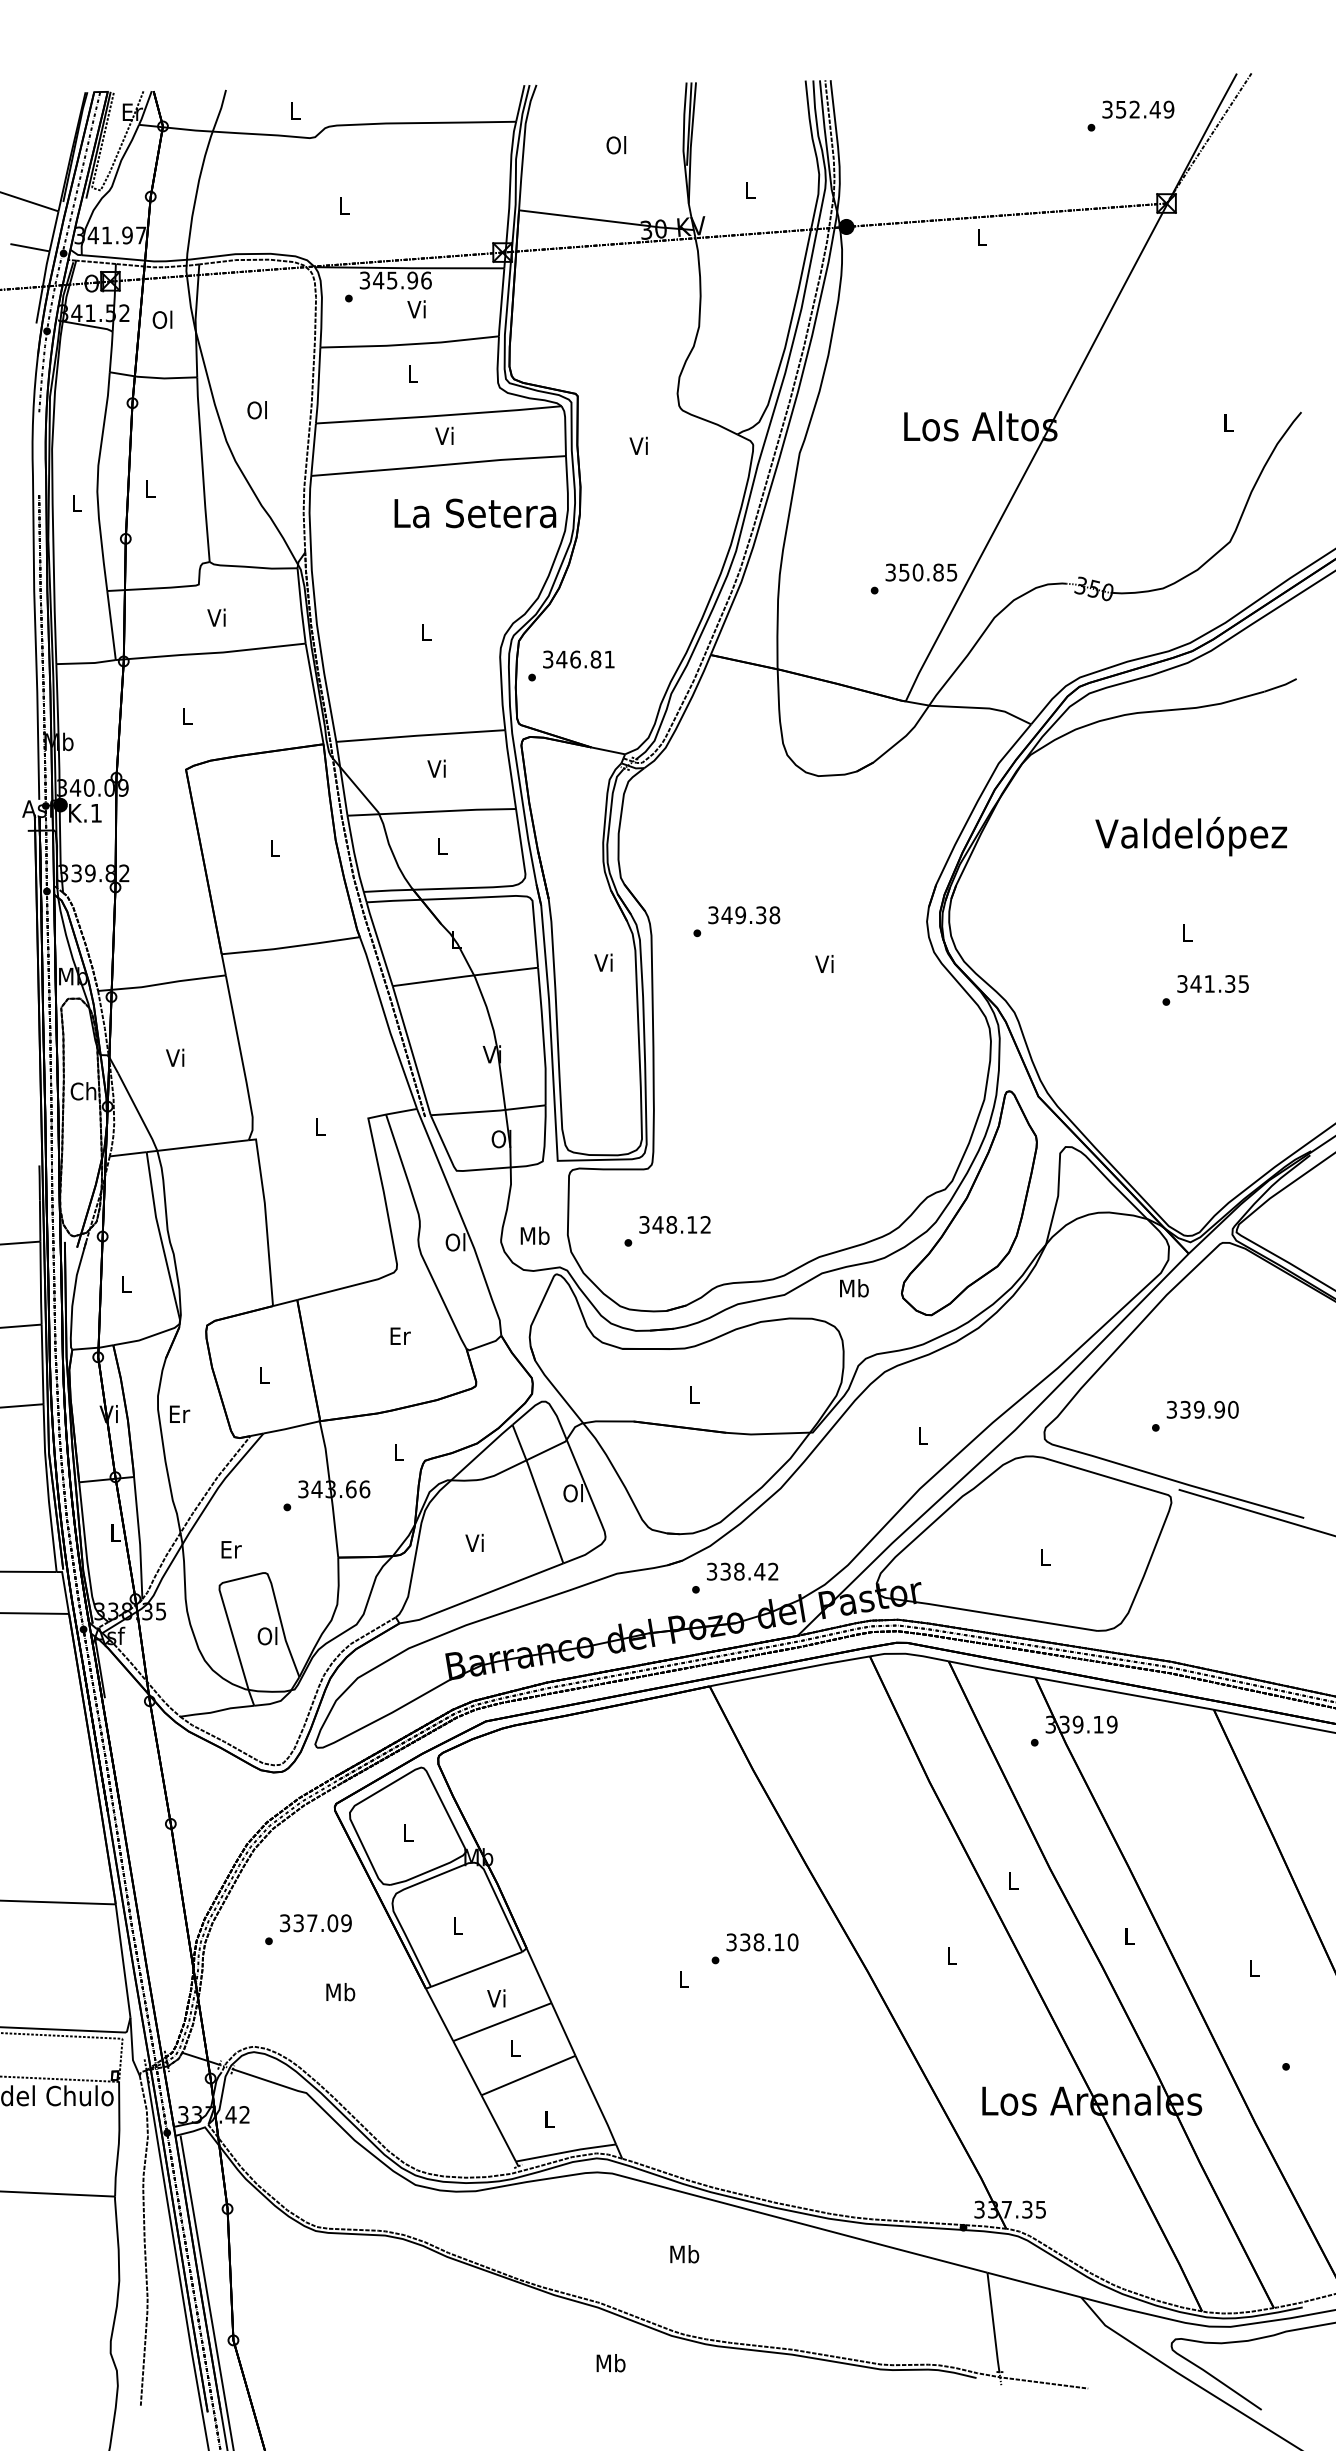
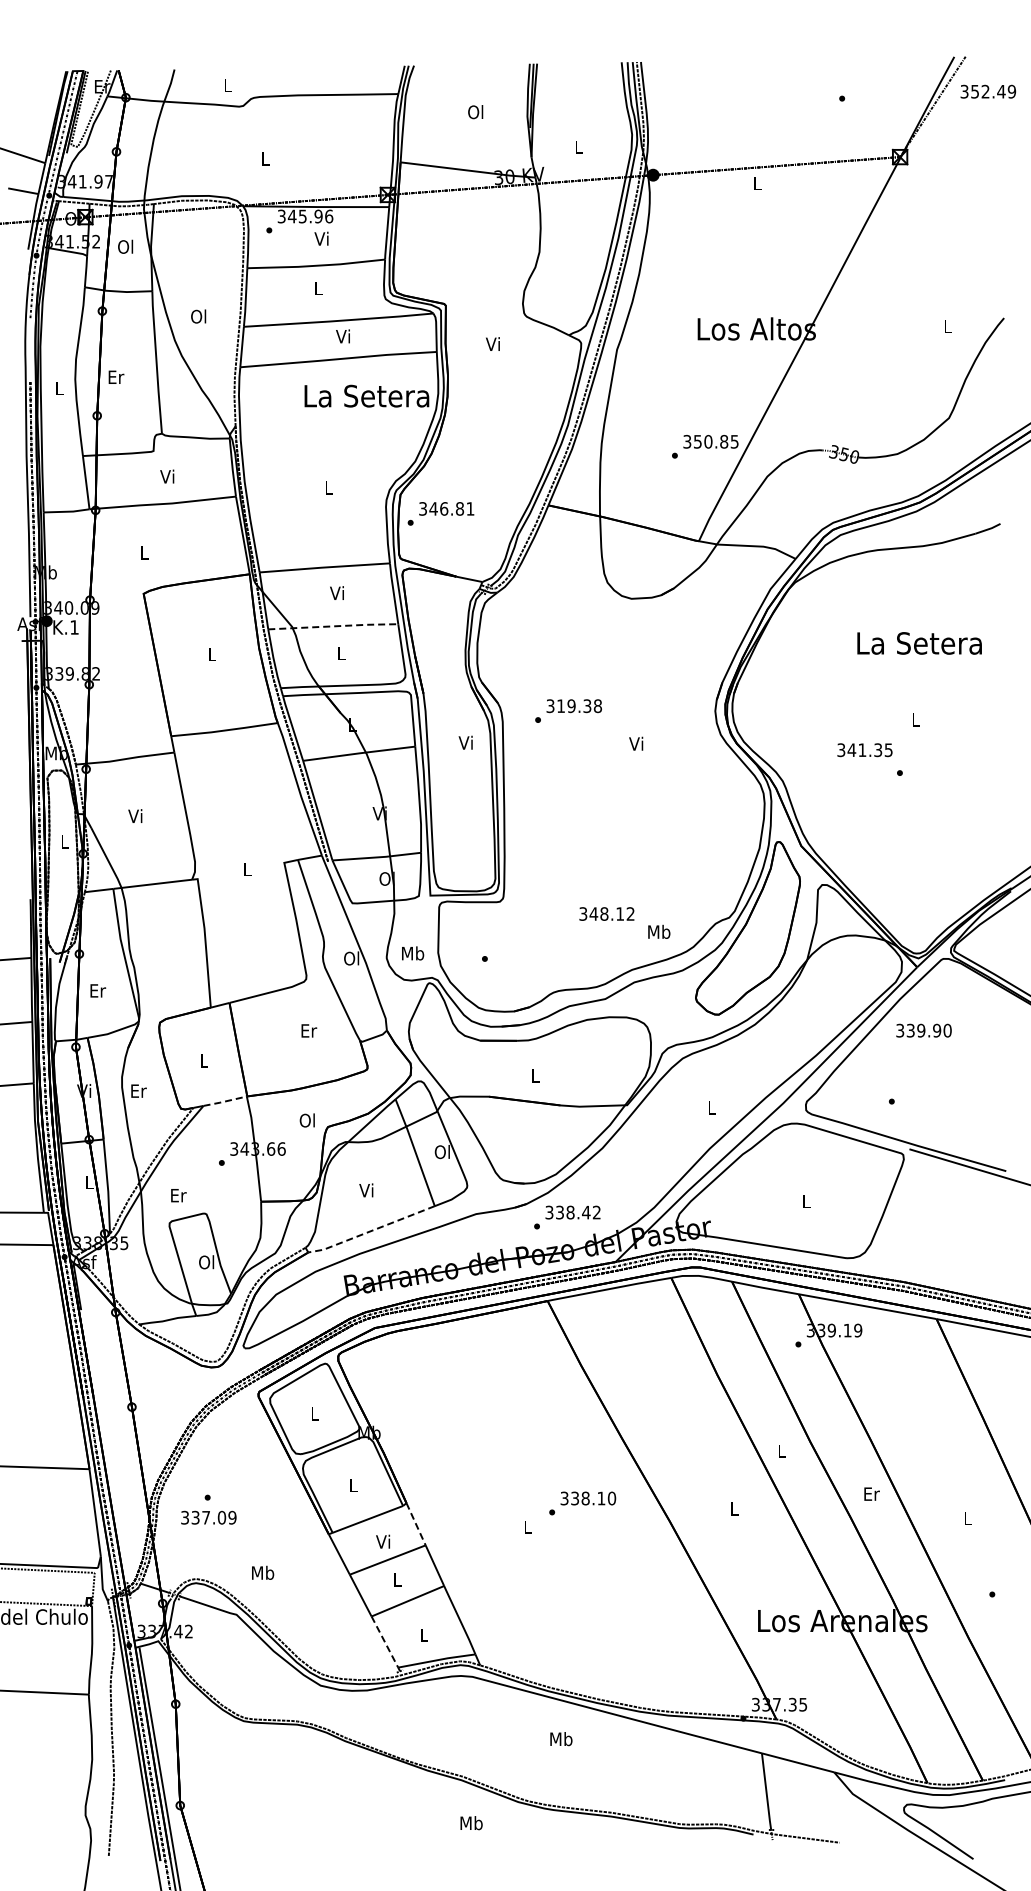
text: (1138, 109) -> (988, 91), moved
text: (150, 487) -> (116, 376), L -> Er
line: (433, 811) -> (334, 626), solid -> dashed
text: (1190, 836) -> (918, 645), Valdelópez -> La Setera
text: (726, 914) -> (560, 705), 349.38 -> 319.38
text: (1212, 984) -> (864, 750), moved
text: (83, 1090) -> (64, 841), Ch -> L
text: (674, 1224) -> (606, 913), moved
text: (127, 1283) -> (98, 990), L -> Er
text: (854, 1287) -> (659, 931), moved
text: (1202, 1409) -> (923, 1030), moved
line: (290, 1427) -> (224, 1101), solid -> dashed
text: (397, 1452) -> (306, 1120), L -> Ol
line: (480, 1596) -> (370, 1231), solid -> dashed
text: (315, 1922) -> (208, 1517), moved
text: (1129, 1935) -> (871, 1493), L -> Er
line: (539, 1976) -> (416, 1524), solid -> dashed
text: (341, 1991) -> (263, 1572), moved
line: (498, 2129) -> (384, 1642), solid -> dashed
text: (684, 2254) -> (561, 1739), moved

